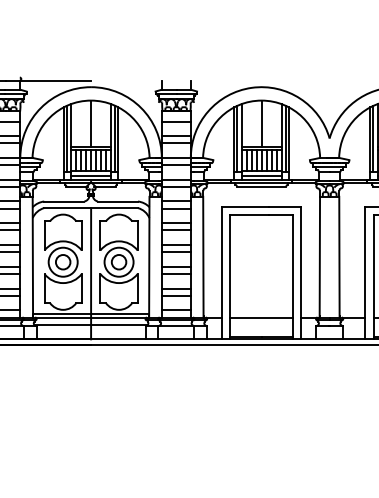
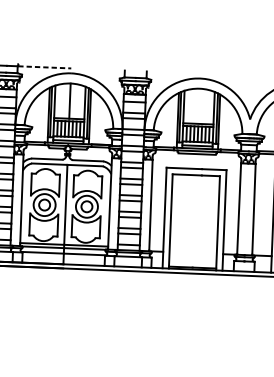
line: (56, 80) -> (45, 67), solid -> dashed
line: (261, 123) -> (199, 106), removed
line: (261, 317) -> (193, 252), removed

